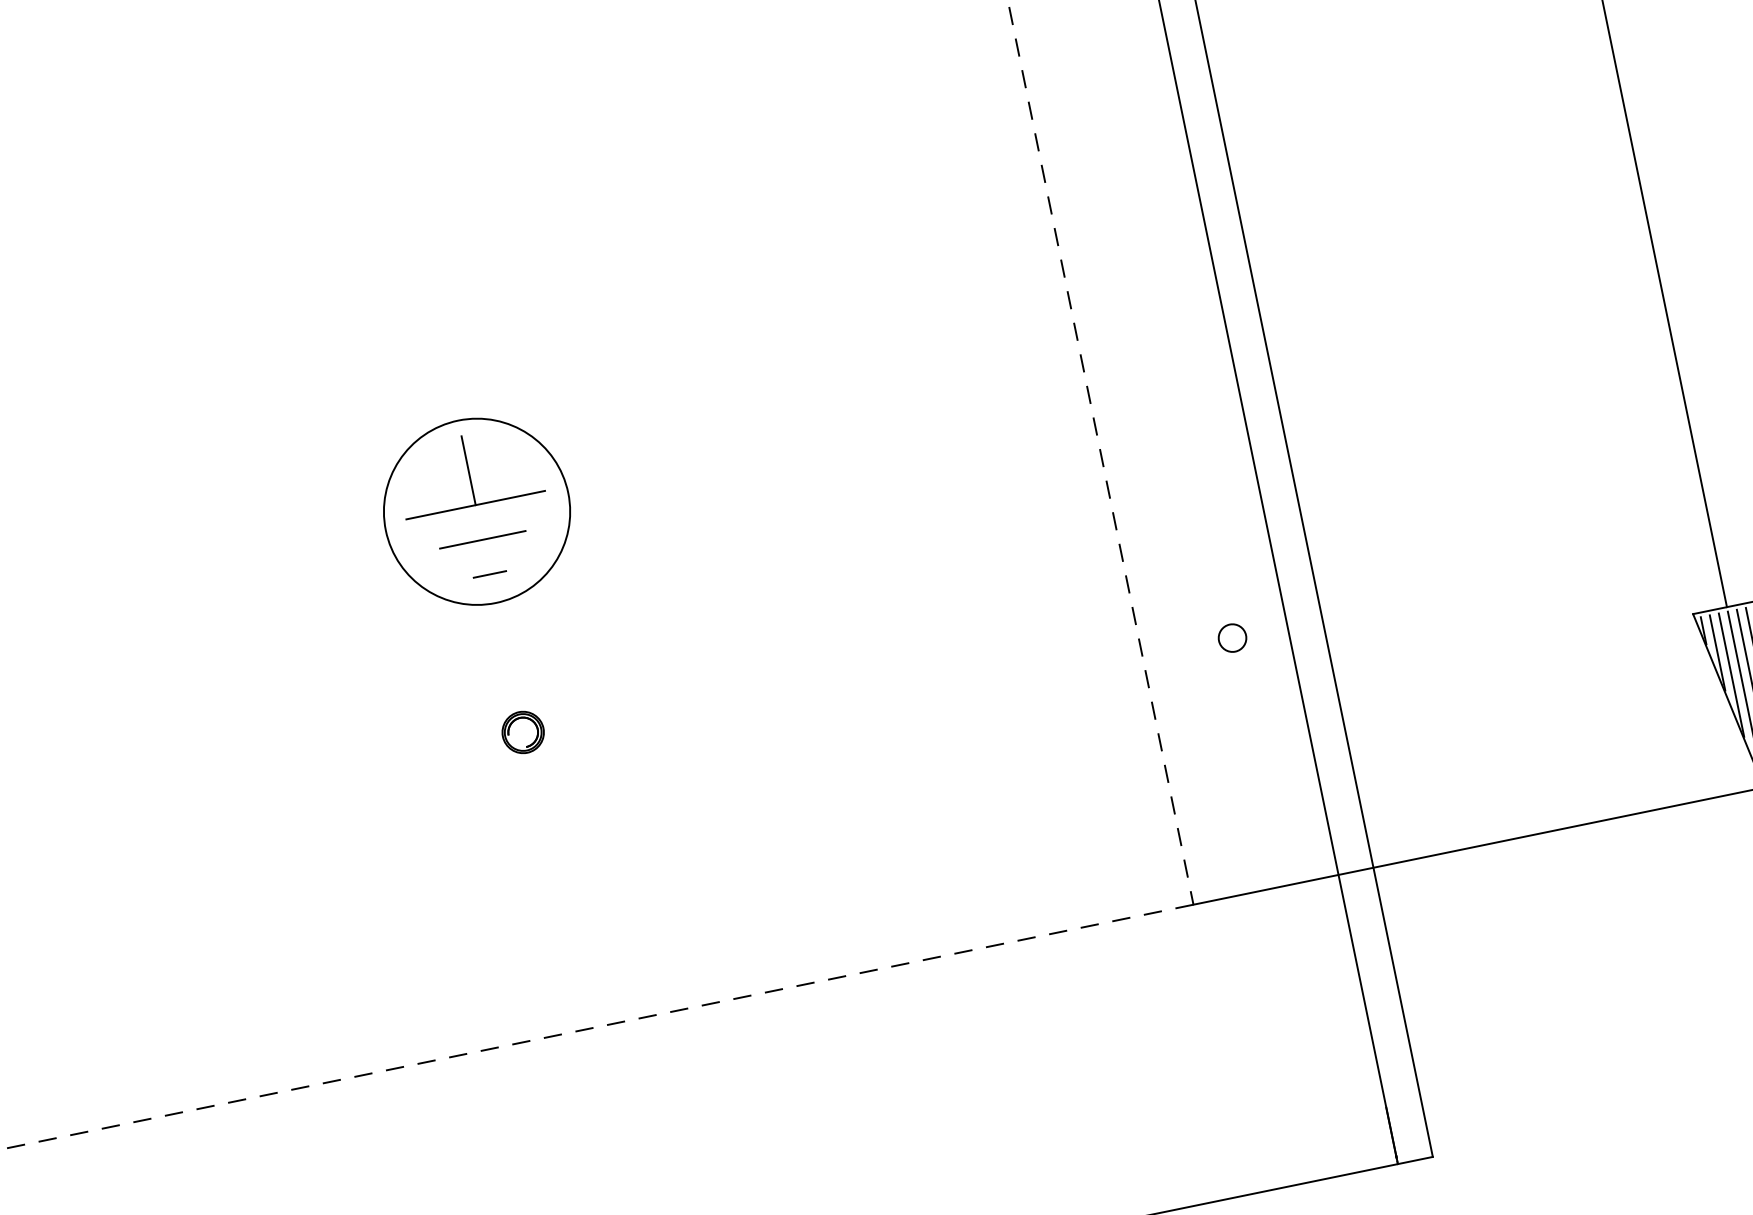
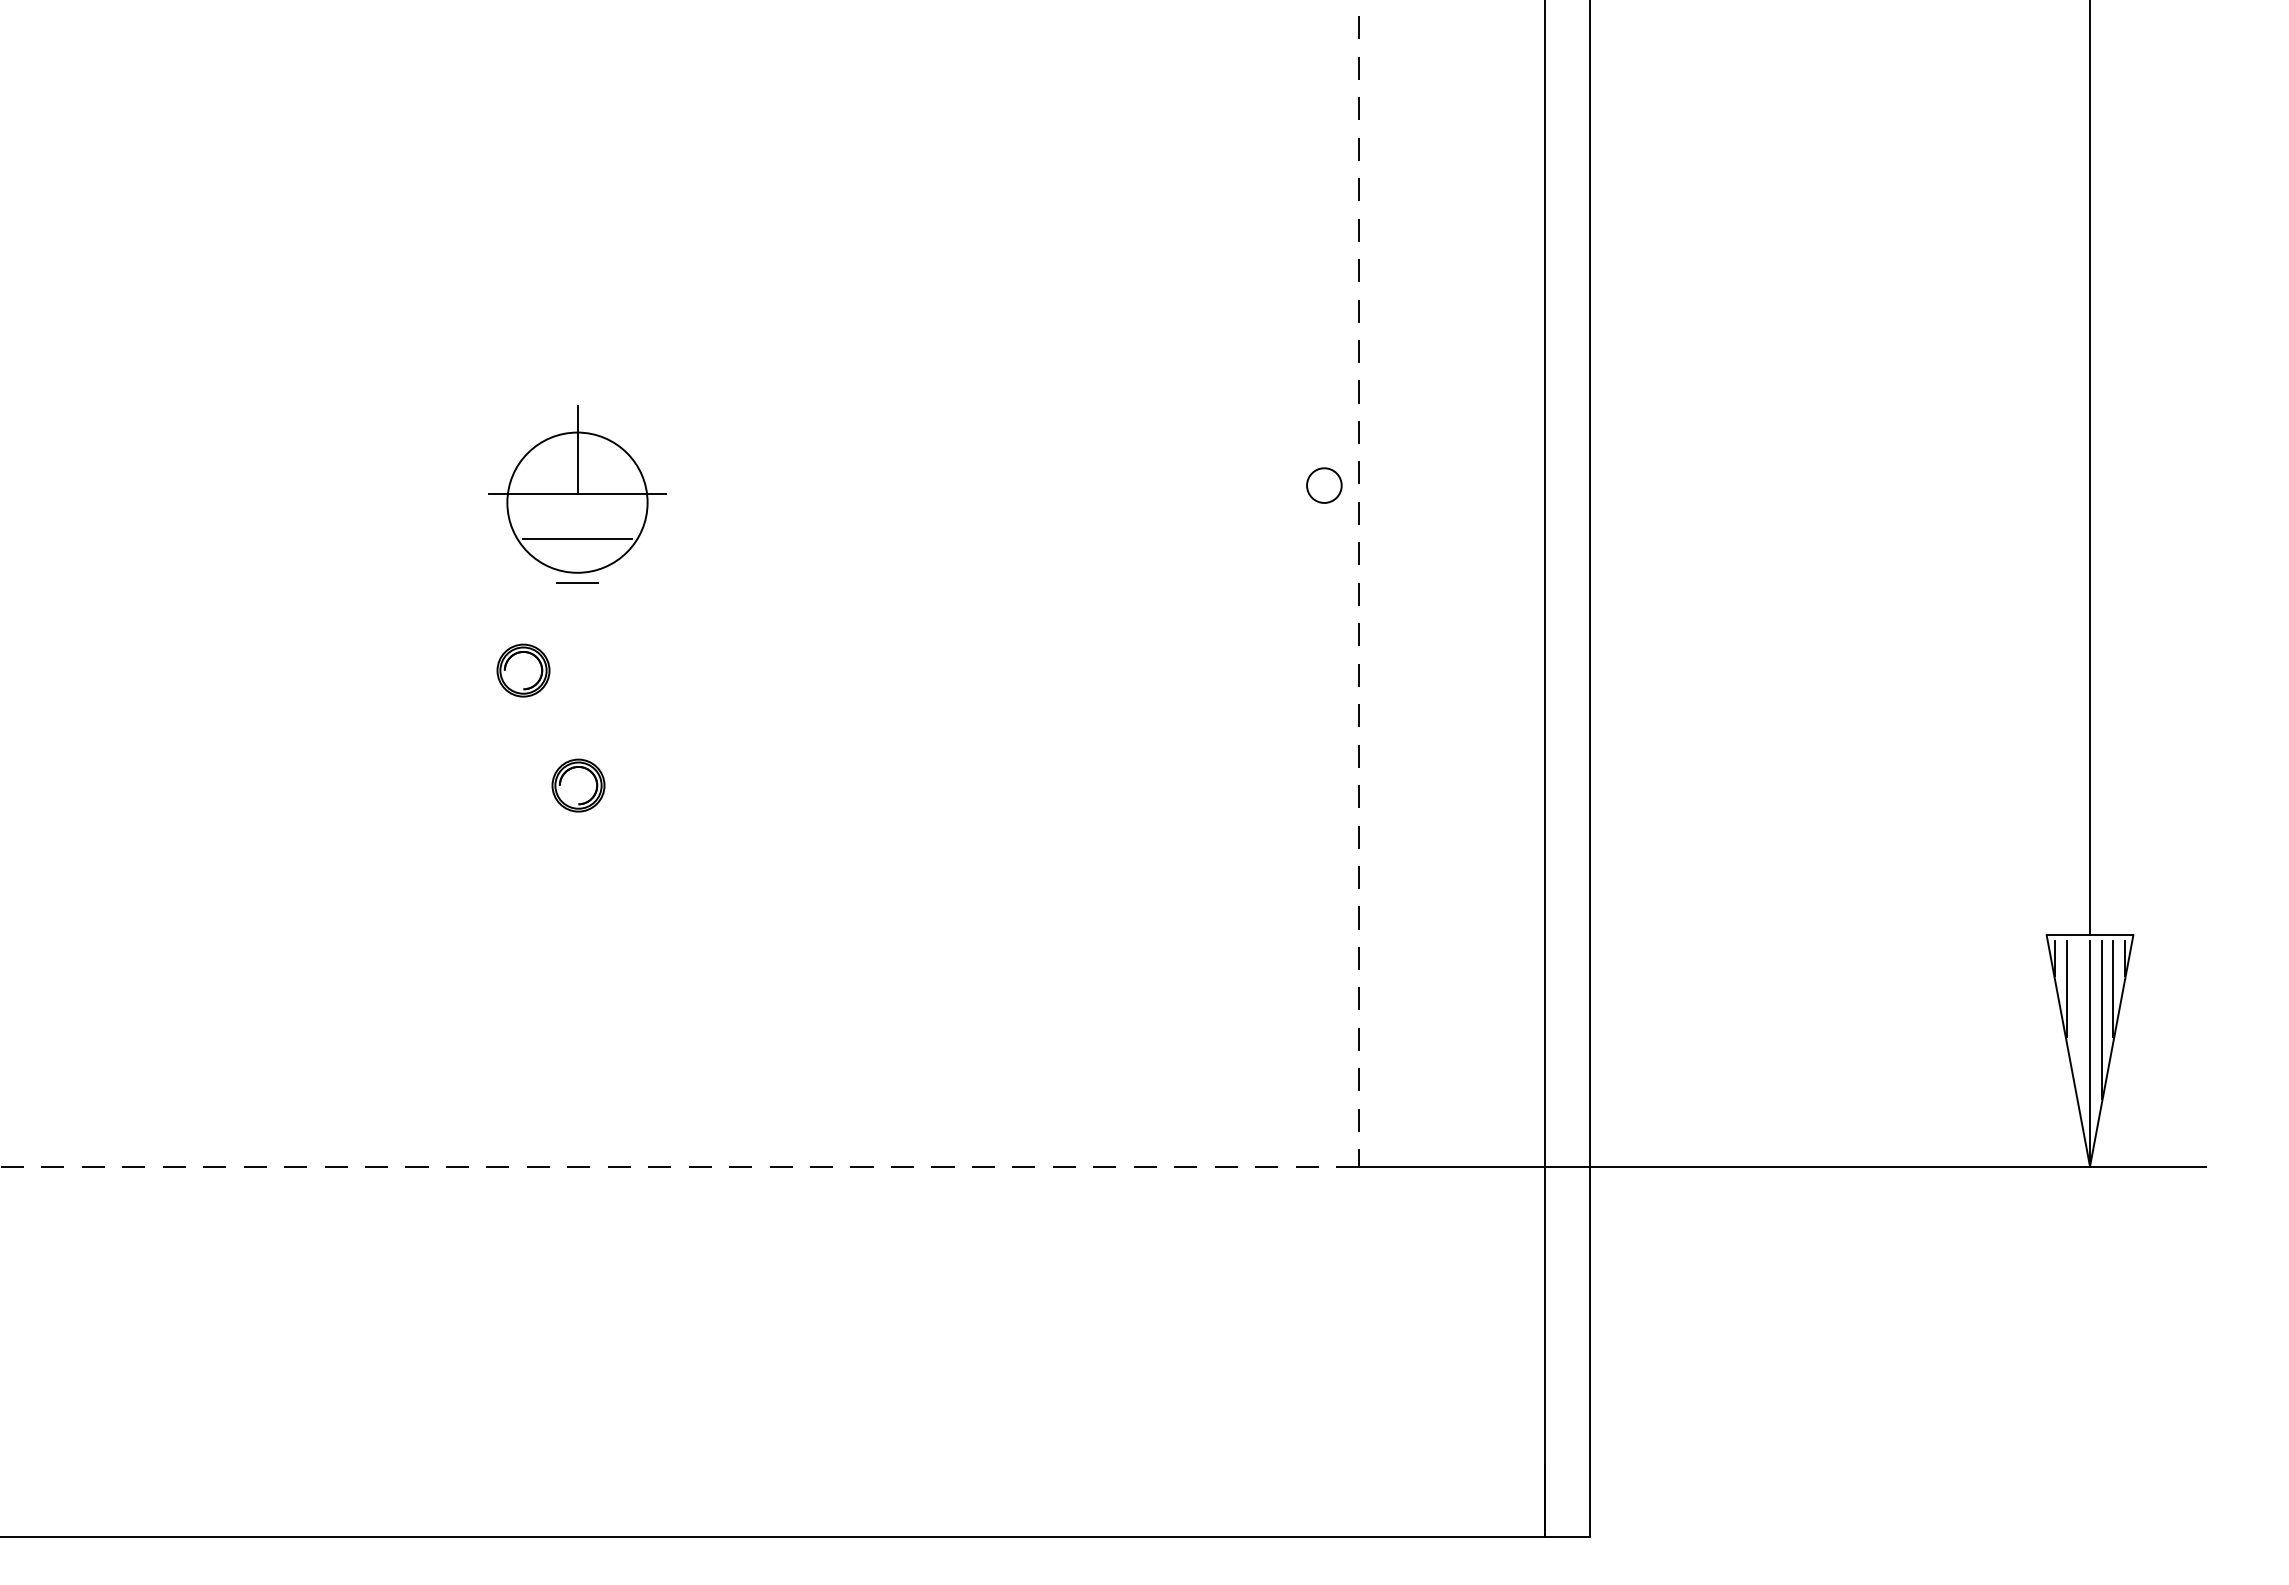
circle: (477, 511) -> (577, 502), size x0.6
circle: (1232, 638) -> (1324, 485), moved
part: (461, 651) -> (523, 670), added
line: (1731, 675) -> (2078, 1020), removed

